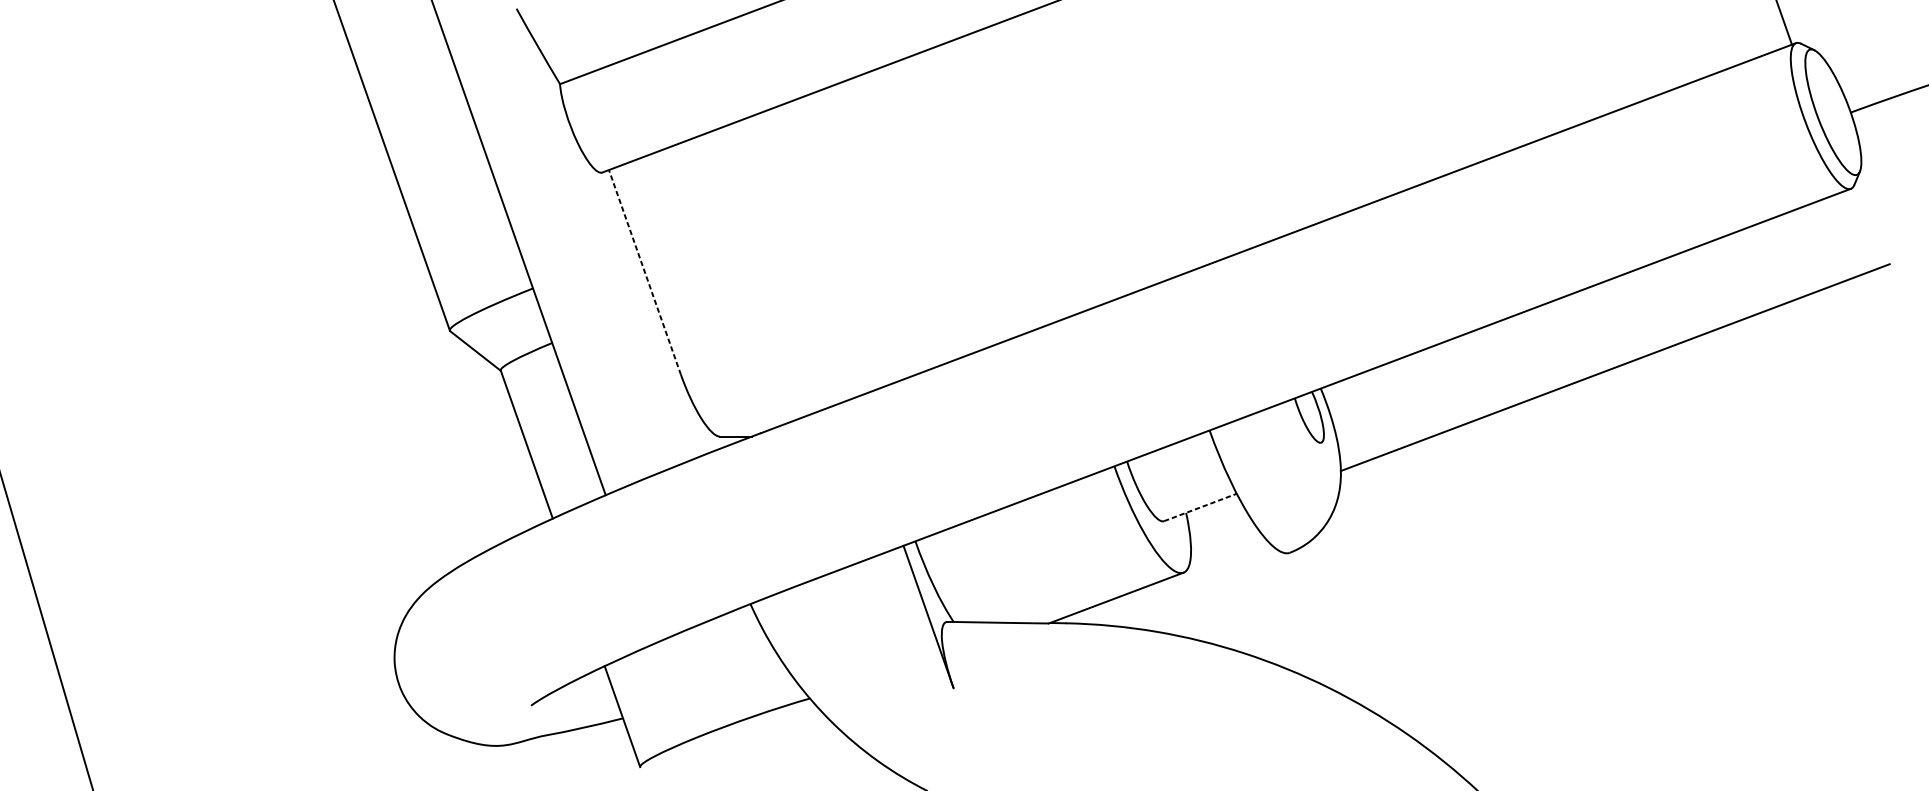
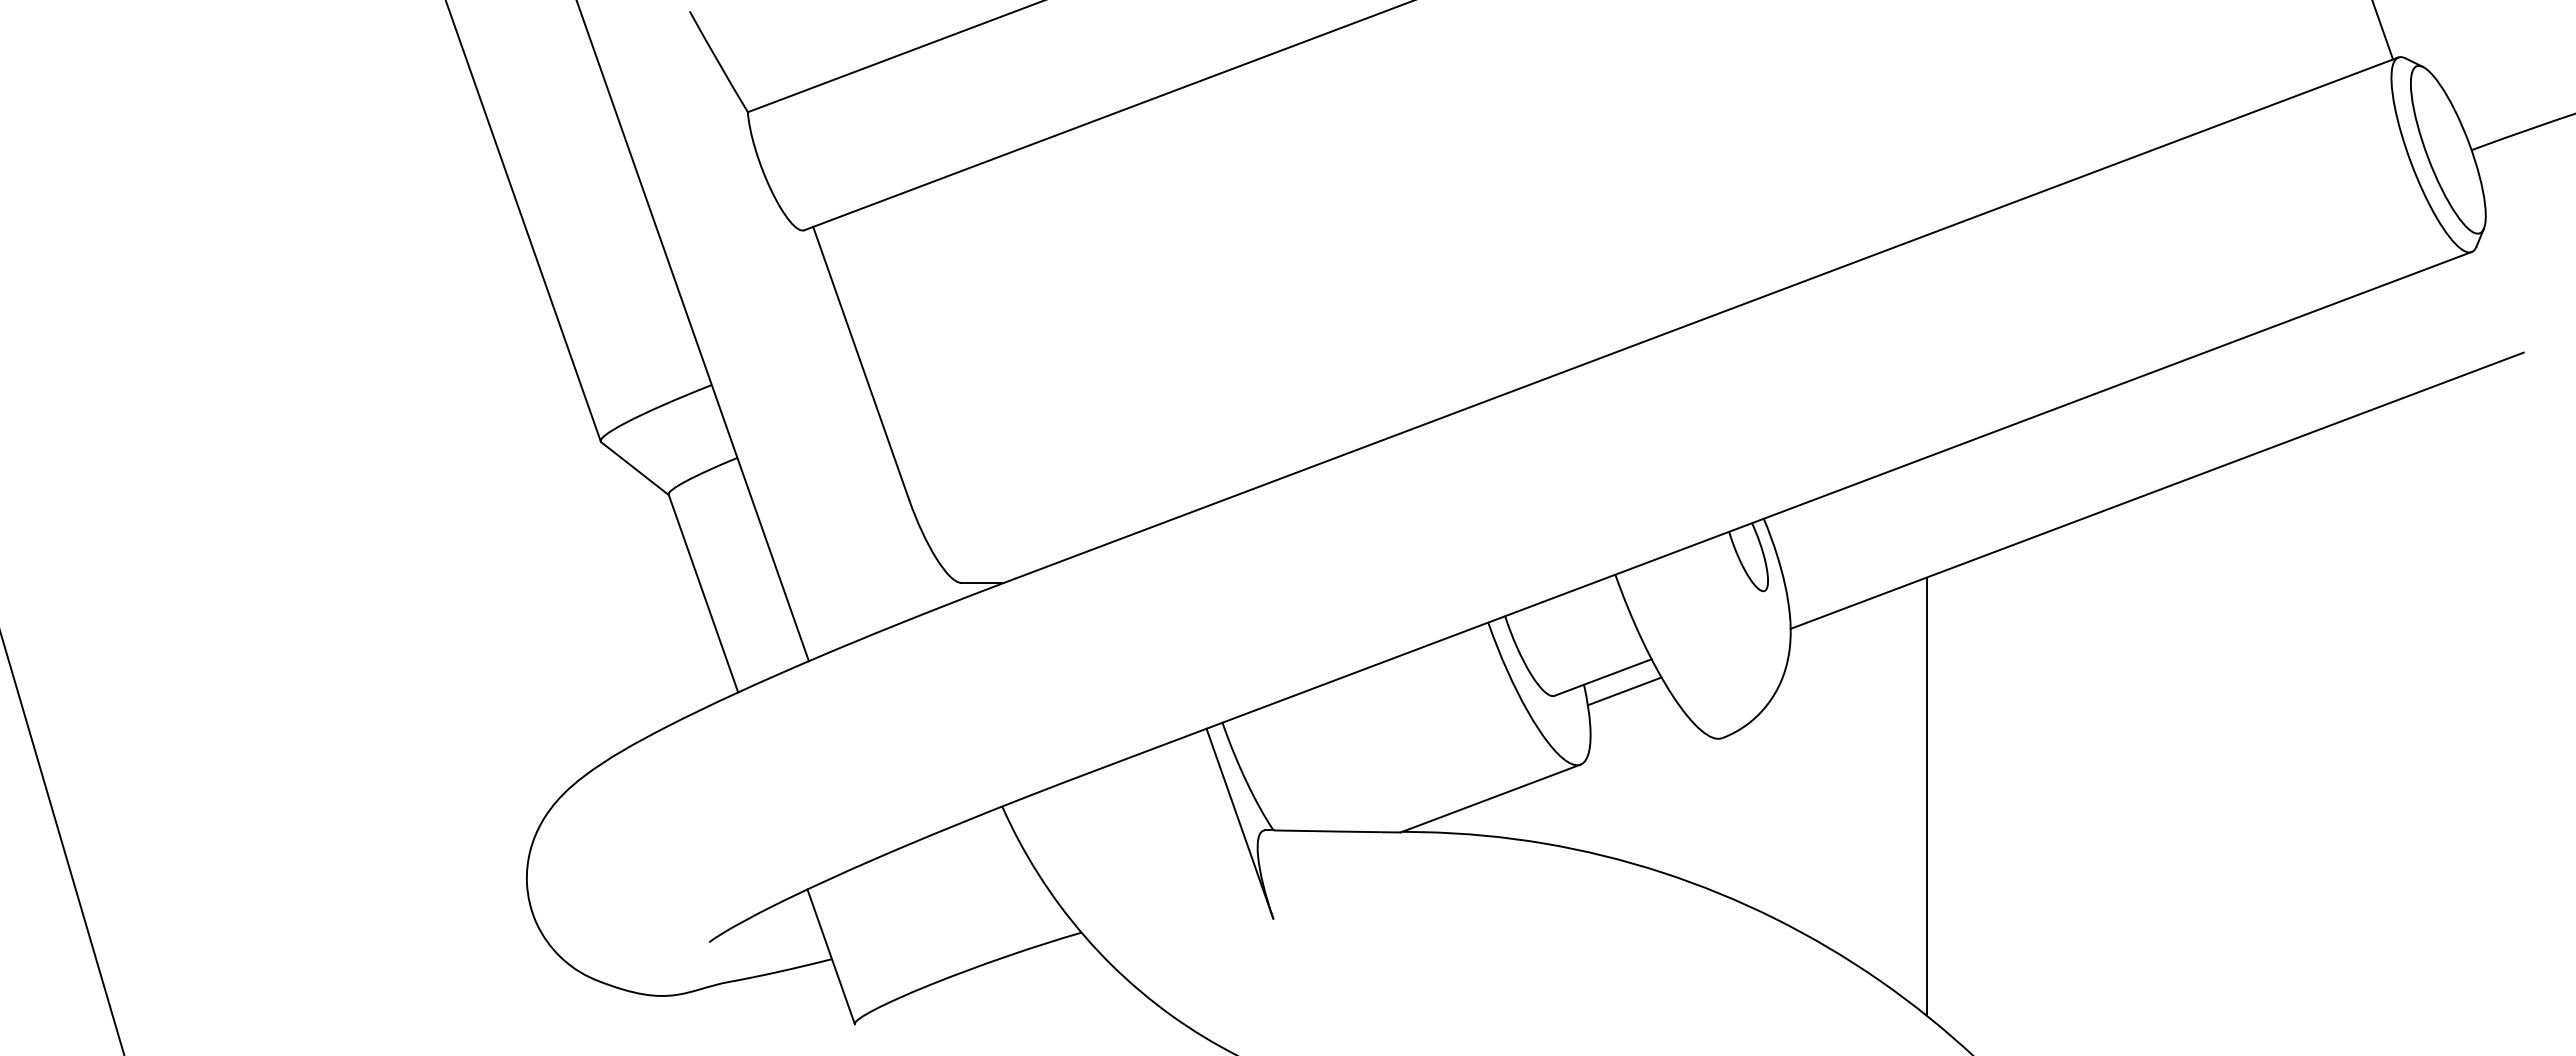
line: (645, 272) -> (861, 363), dashed -> solid
line: (1200, 507) -> (1603, 677), dashed -> solid
line: (1216, 517) -> (1624, 691), added
line: (1442, 596) -> (1926, 796), added

